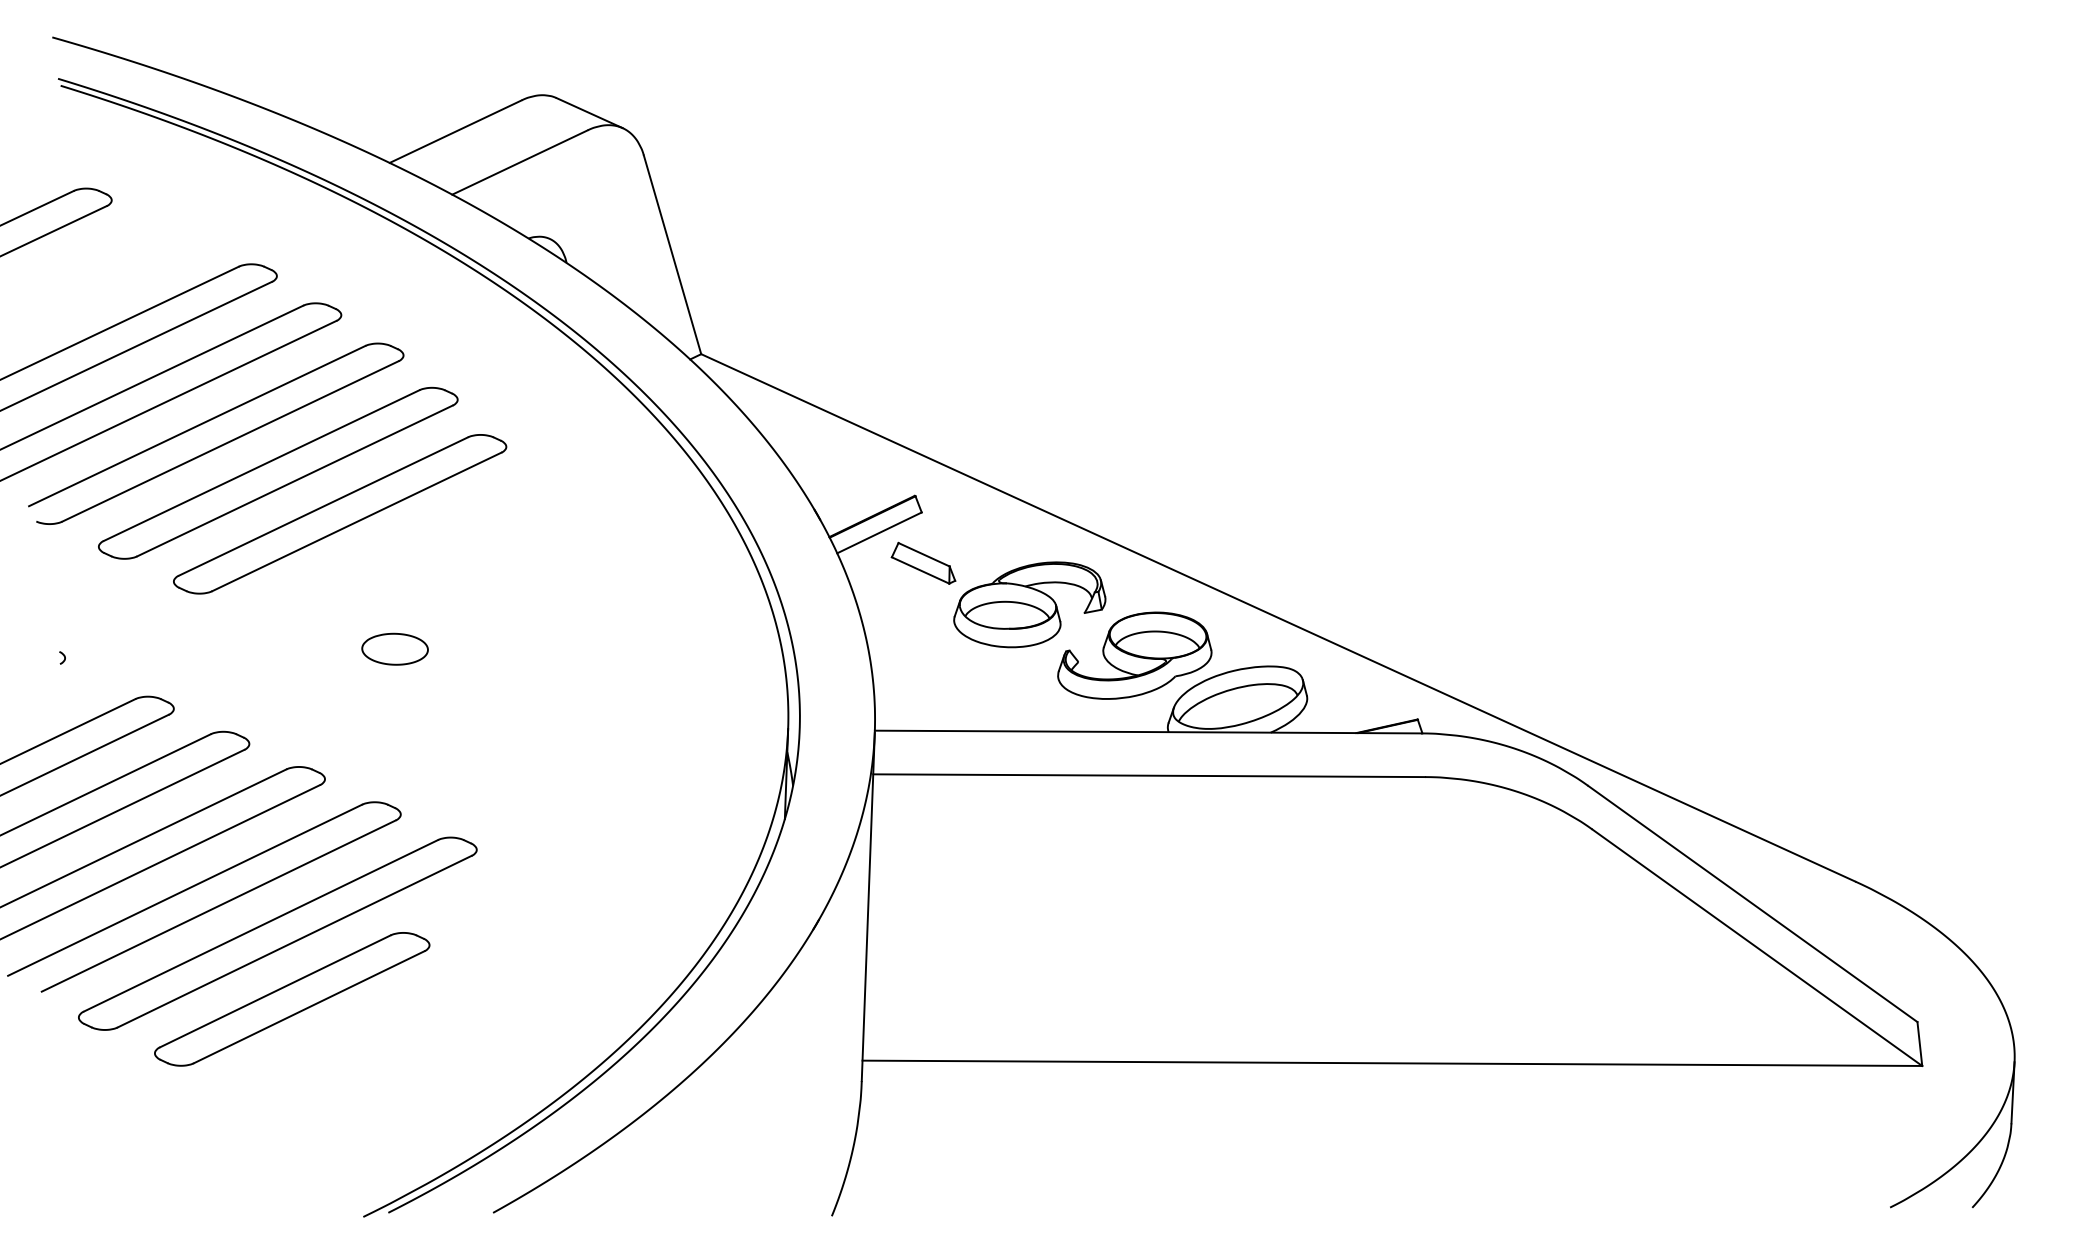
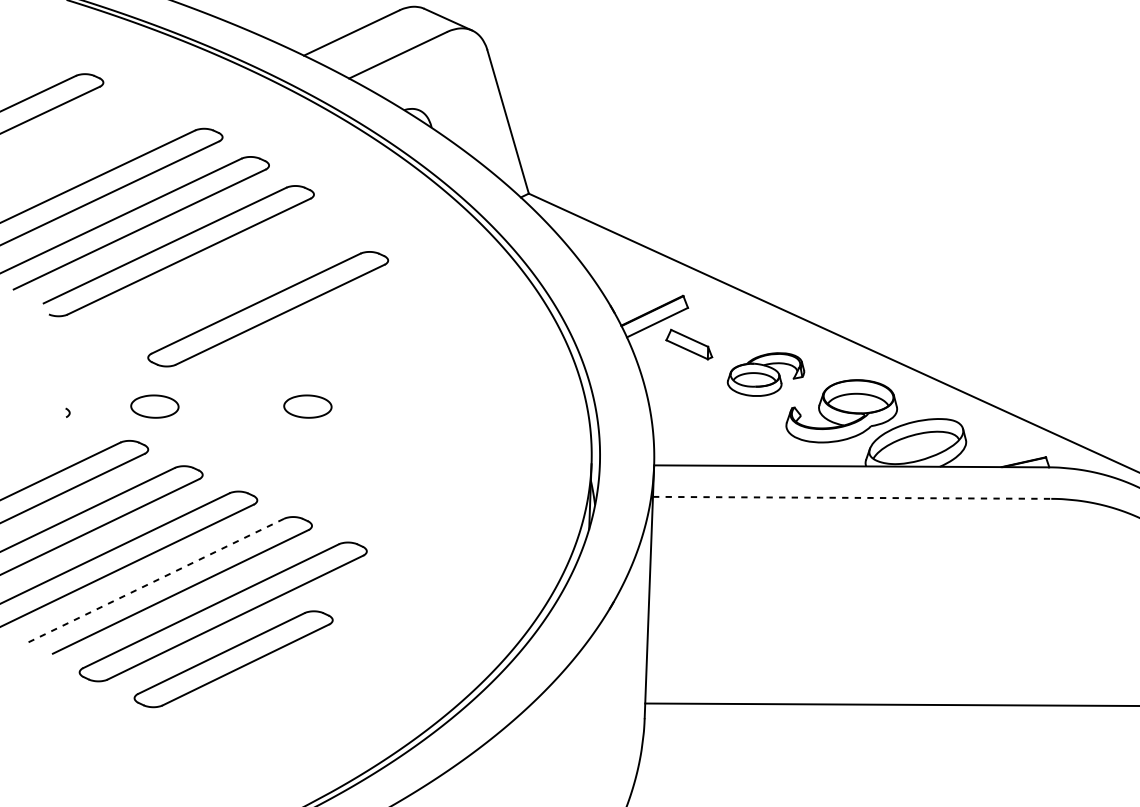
part: (278, 472) -> (223, 279), removed
part: (1029, 604) -> (765, 374), size x0.7
part: (182, 648) -> (154, 406), added
line: (1149, 775) -> (852, 497), solid -> dashed
line: (185, 890) -> (156, 580), solid -> dashed

